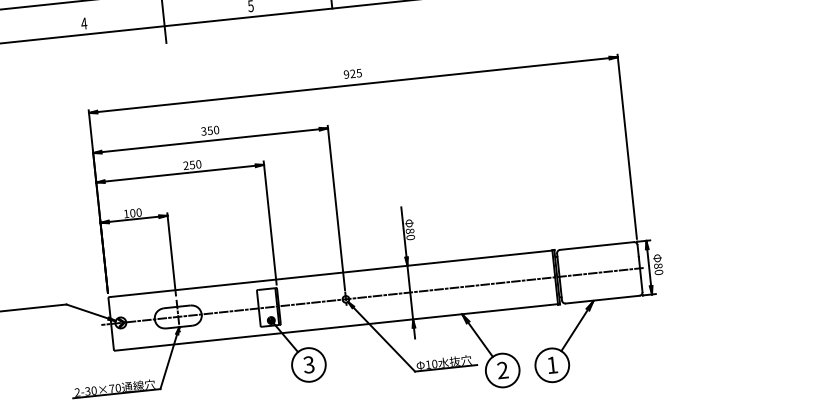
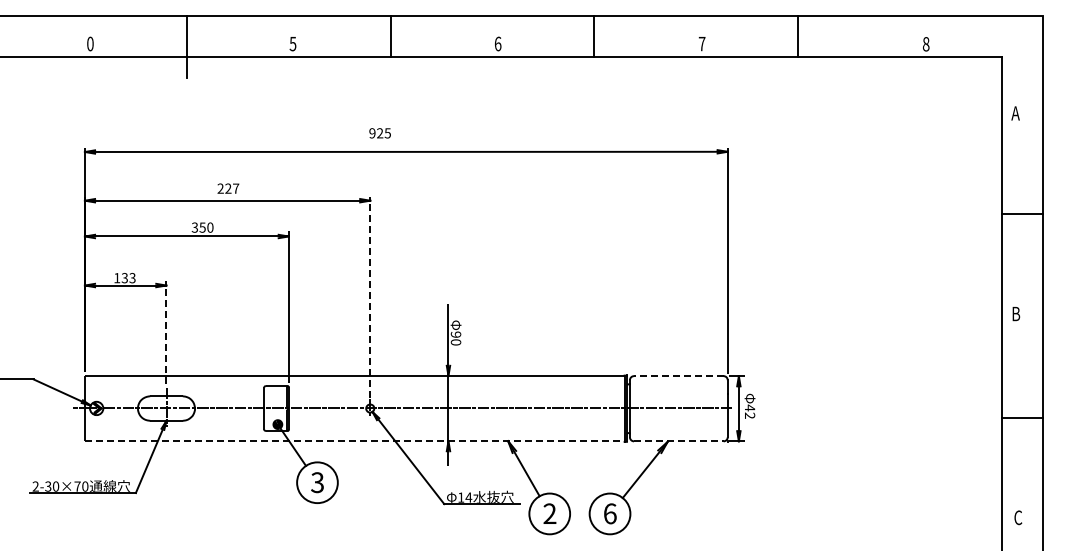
text: (83, 23) -> (89, 43), 4 -> 0
text: (352, 74) -> (379, 133), moved
text: (210, 130) -> (228, 188), 350 -> 227
text: (185, 165) -> (194, 227), 250 -> 350
line: (336, 207) -> (370, 297), solid -> dashed
text: (135, 213) -> (128, 278), 100 -> 133
text: (409, 231) -> (455, 334), 80 -> 90
line: (596, 246) -> (678, 376), solid -> dashed
line: (171, 253) -> (166, 331), solid -> dashed
text: (658, 268) -> (749, 411), 80 -> 42
line: (602, 299) -> (678, 441), solid -> dashed
line: (335, 327) -> (354, 441), solid -> dashed
text: (434, 364) -> (468, 497), 10 -> 14
text: (552, 364) -> (610, 513), 1 -> 6

